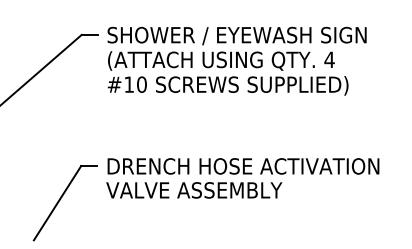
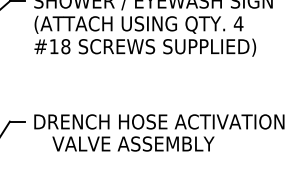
text: (141, 84) -> (65, 46), #10 -> #18
text: (194, 190) -> (133, 144), moved

